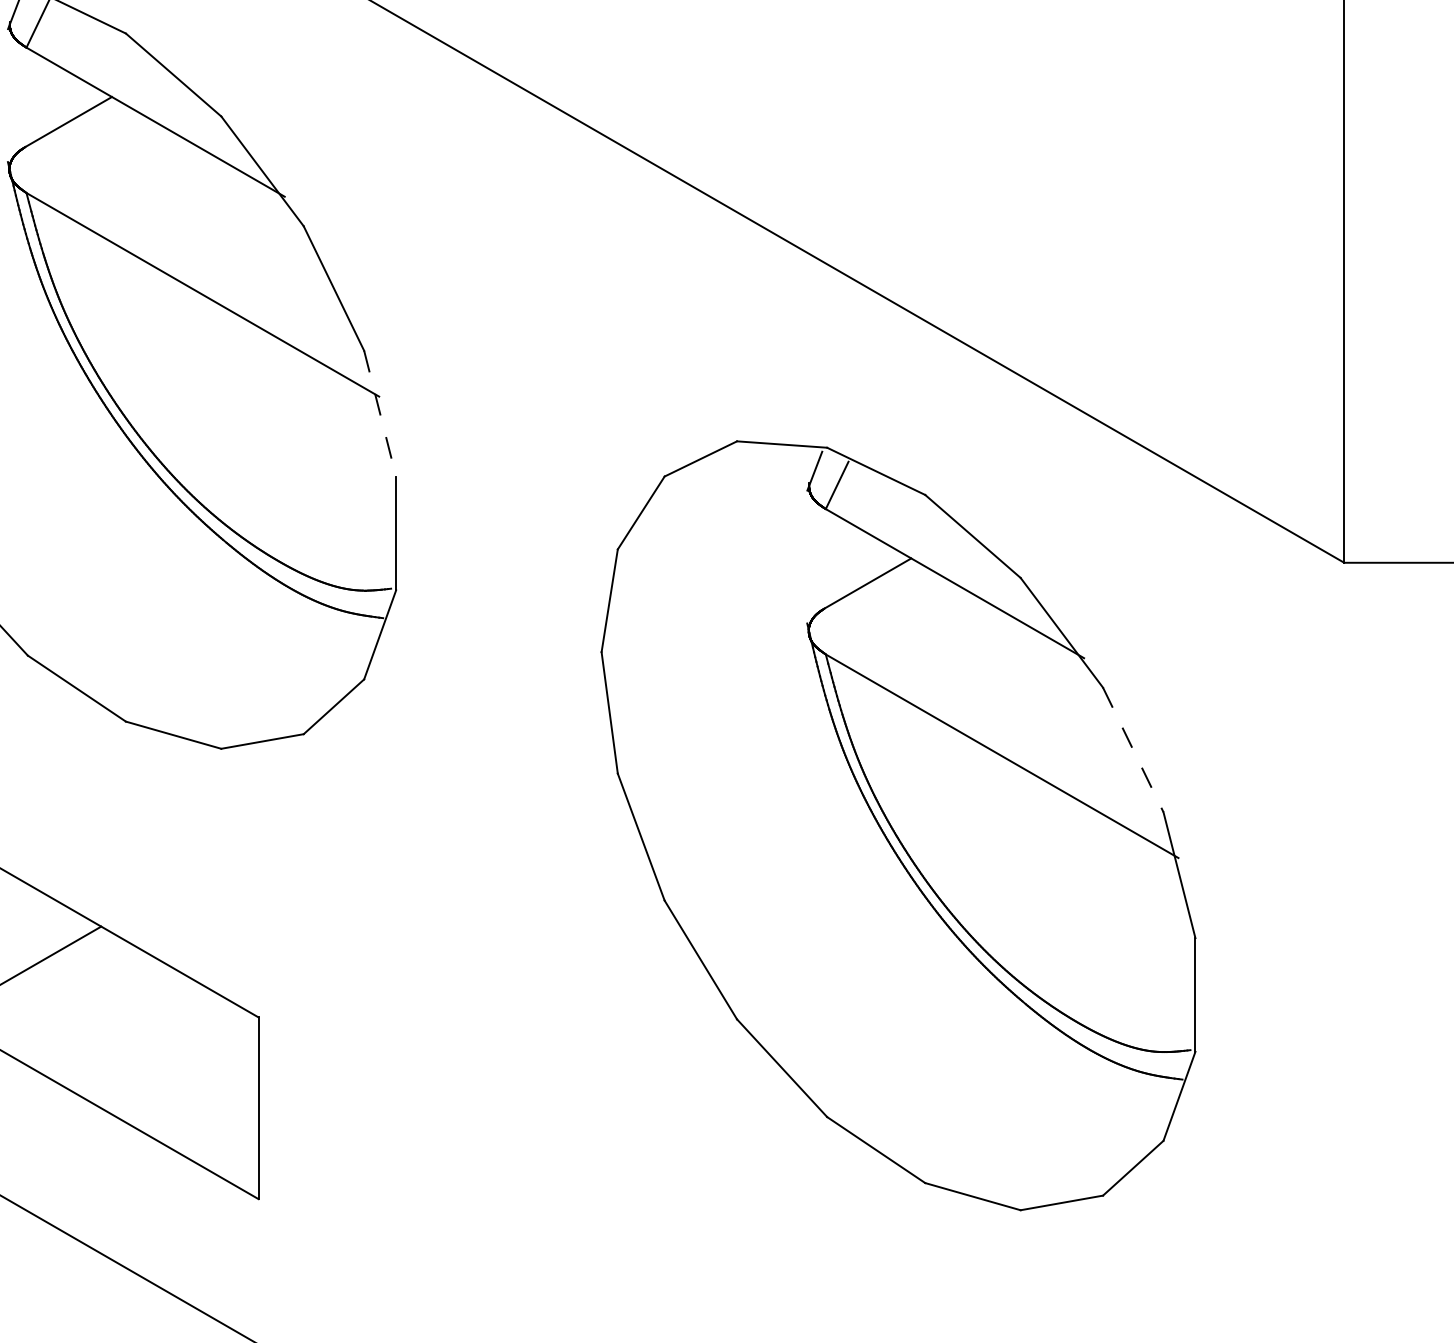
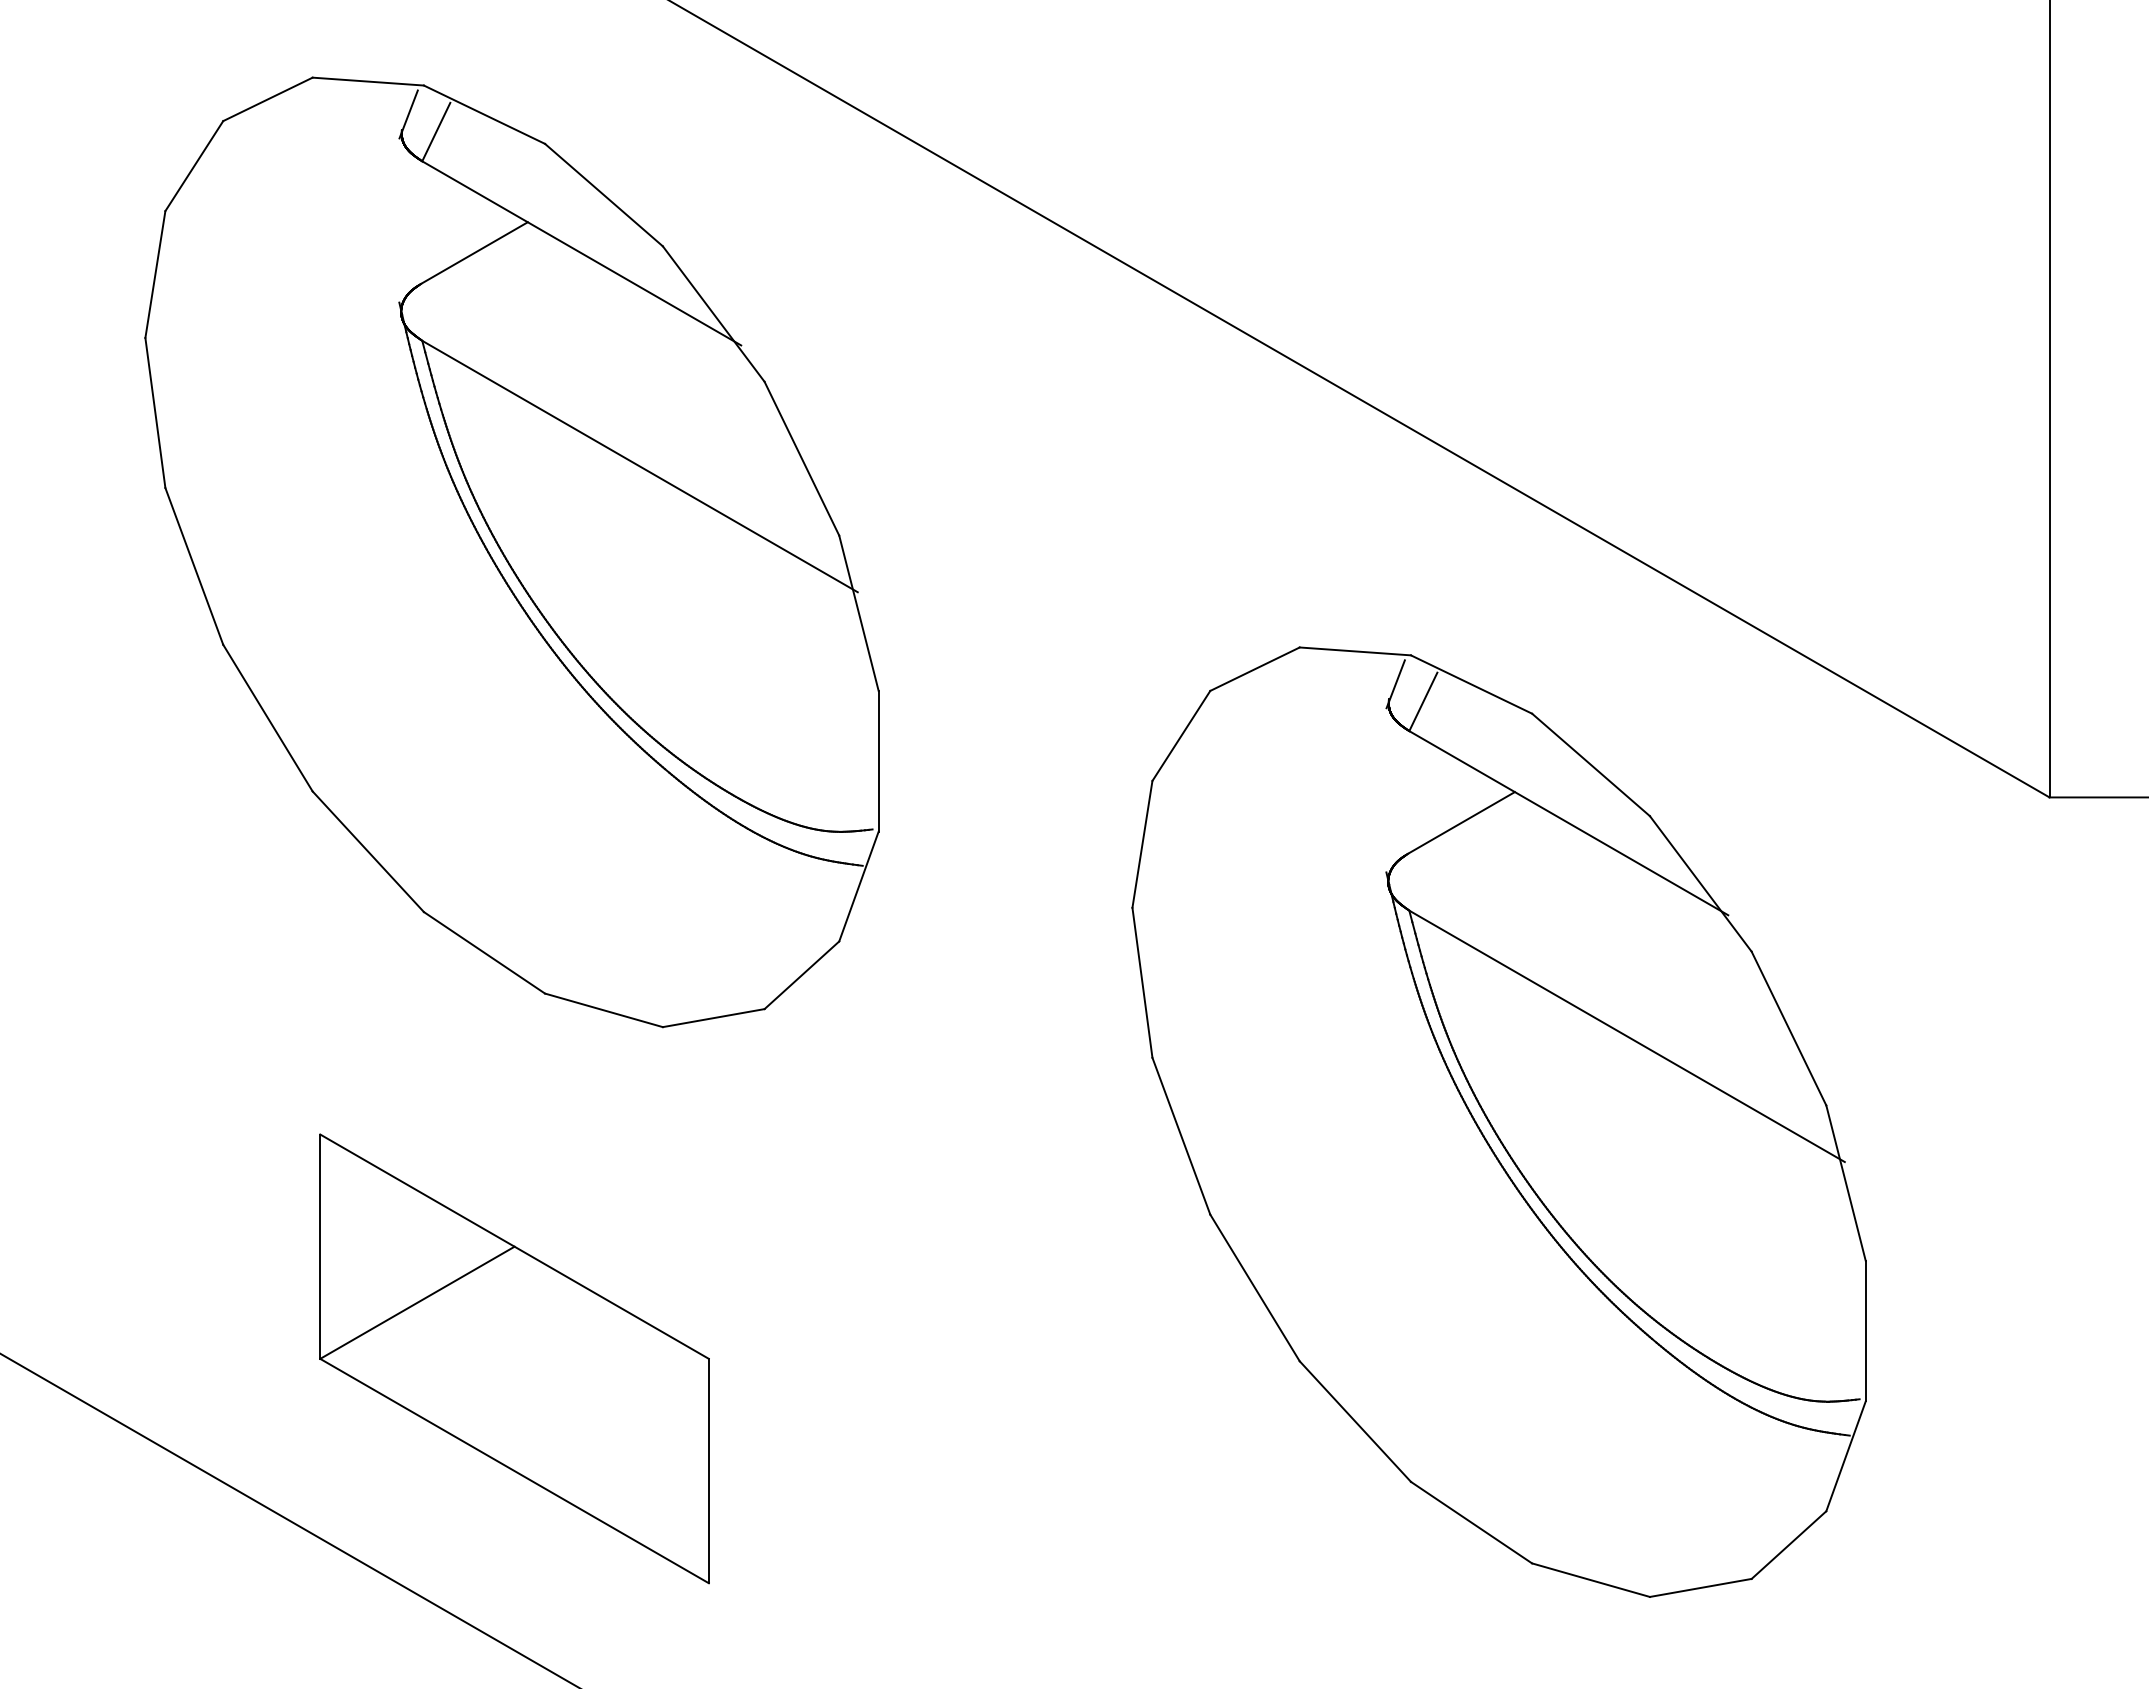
line: (380, 413) -> (859, 613), dashed -> solid
line: (1133, 750) -> (1789, 1029), dashed -> solid

